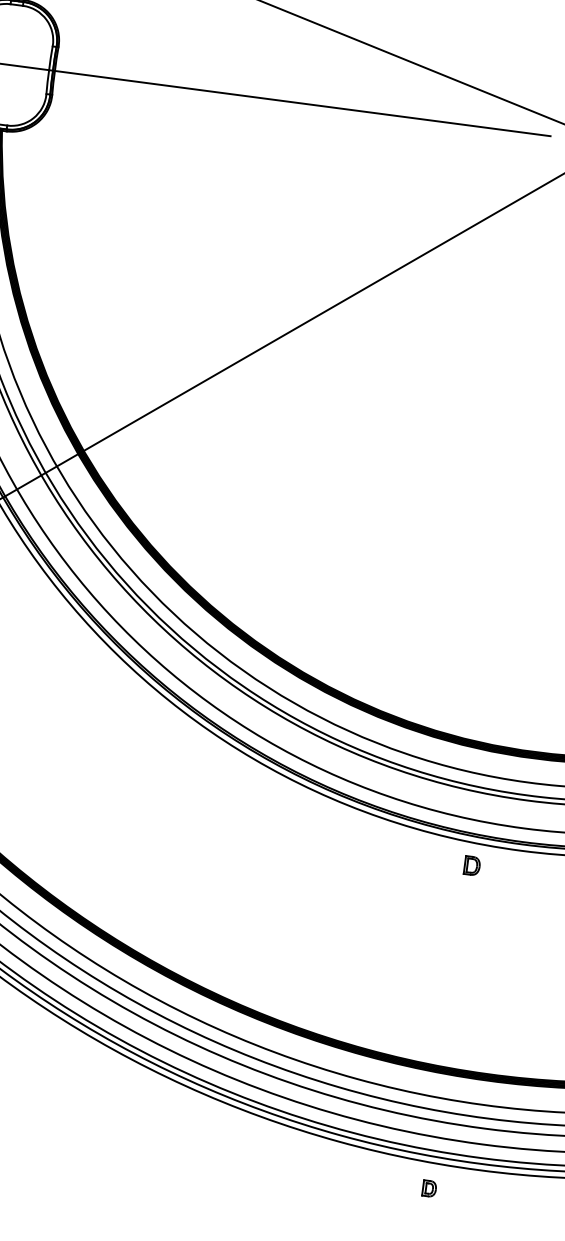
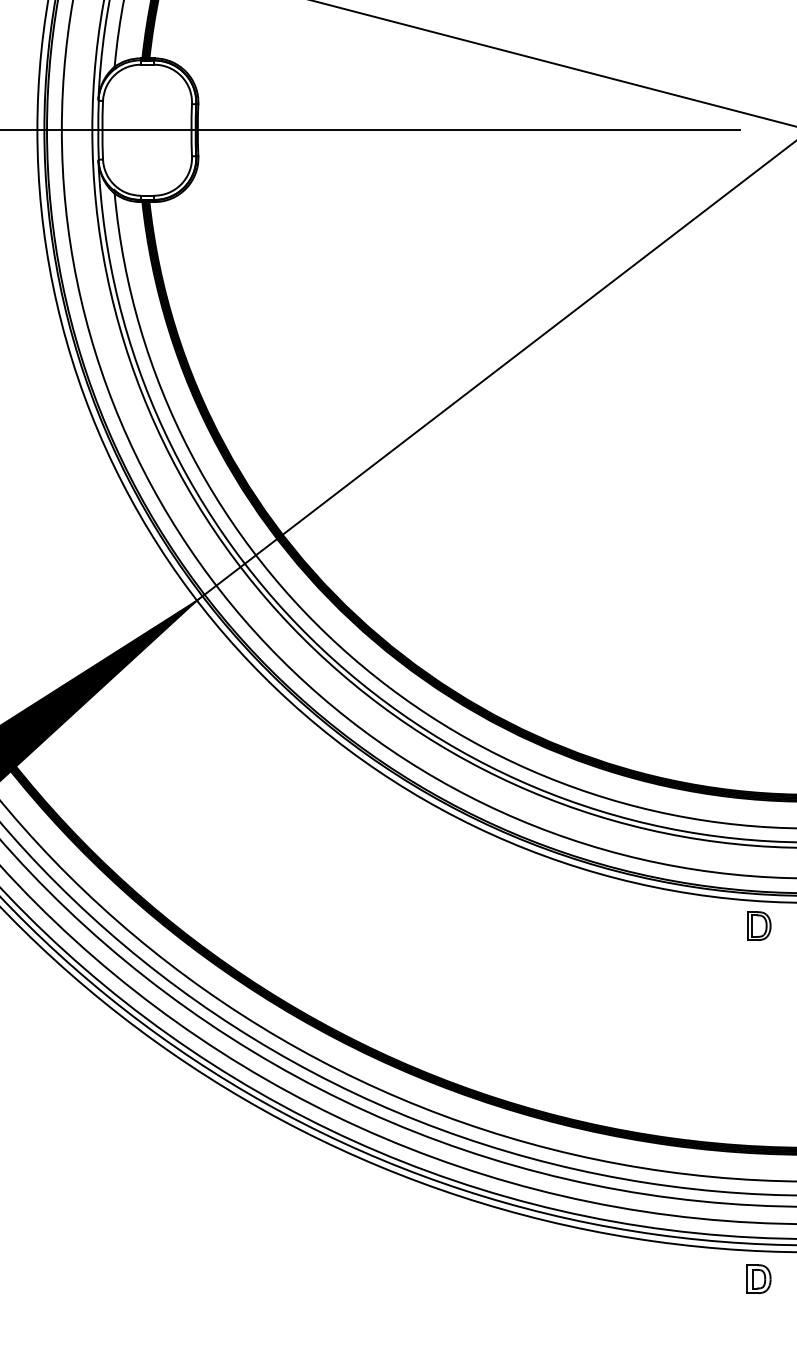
part: (472, 865) -> (759, 925), size x1.43
part: (429, 1188) -> (758, 1279), size x1.67

